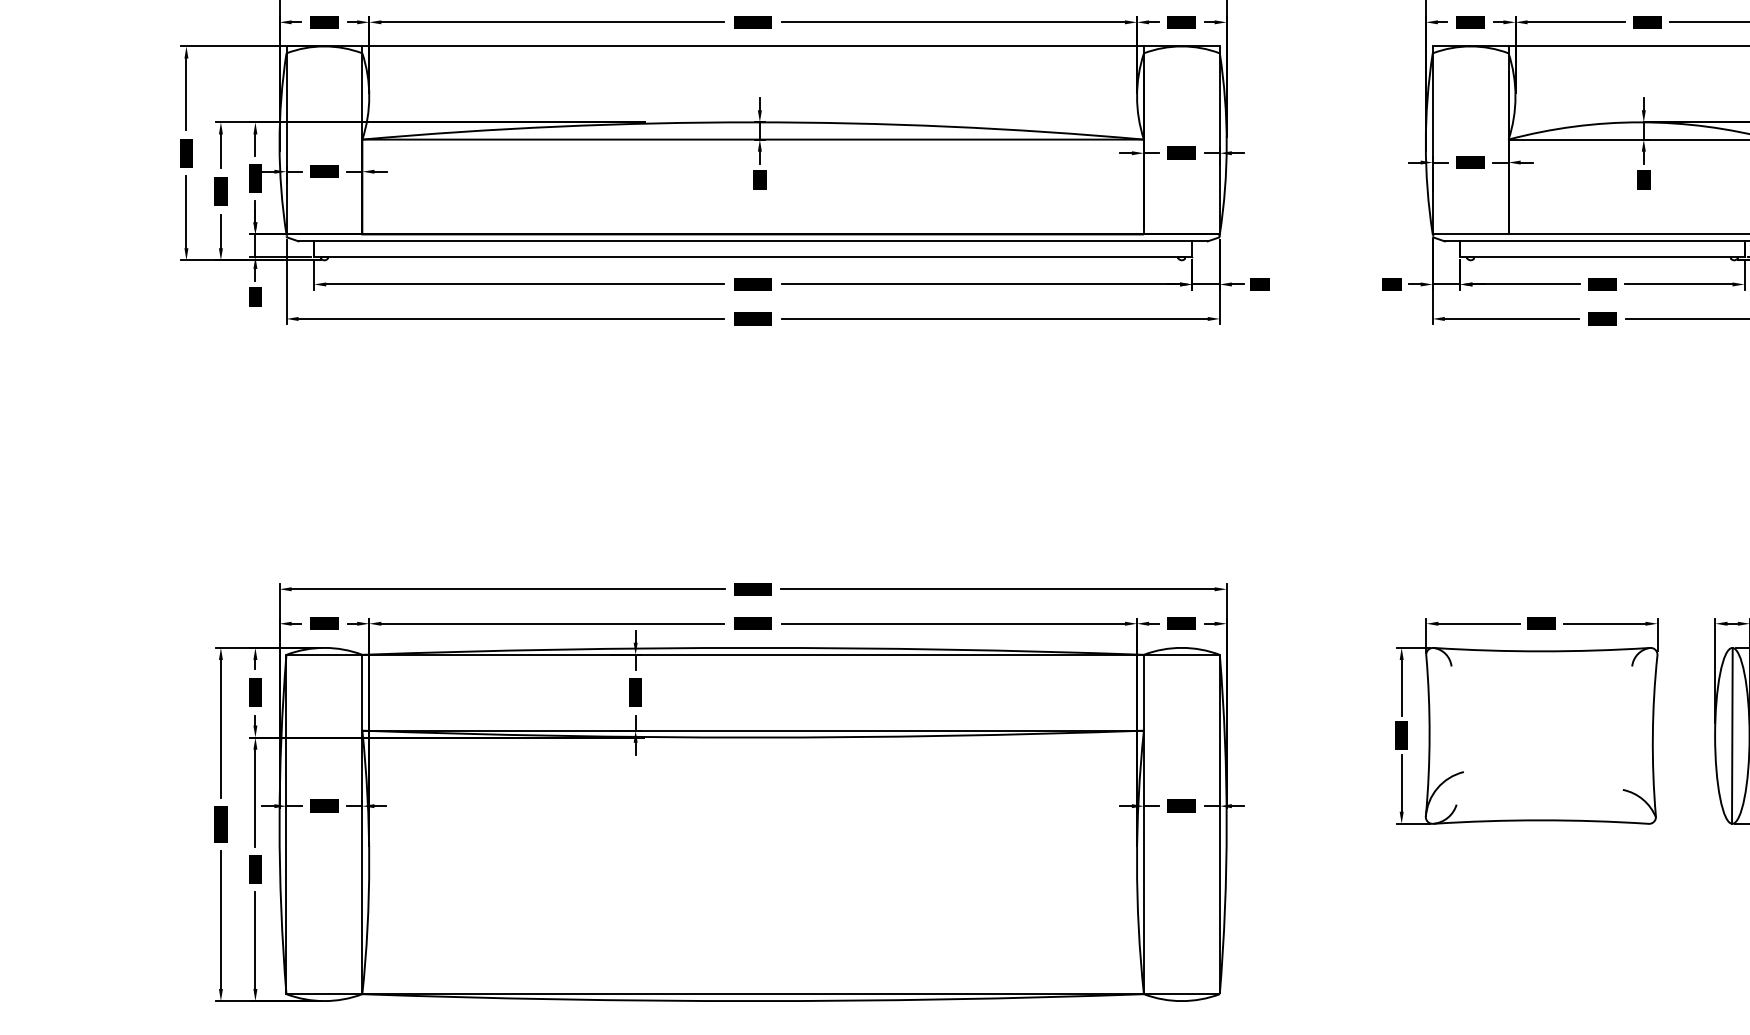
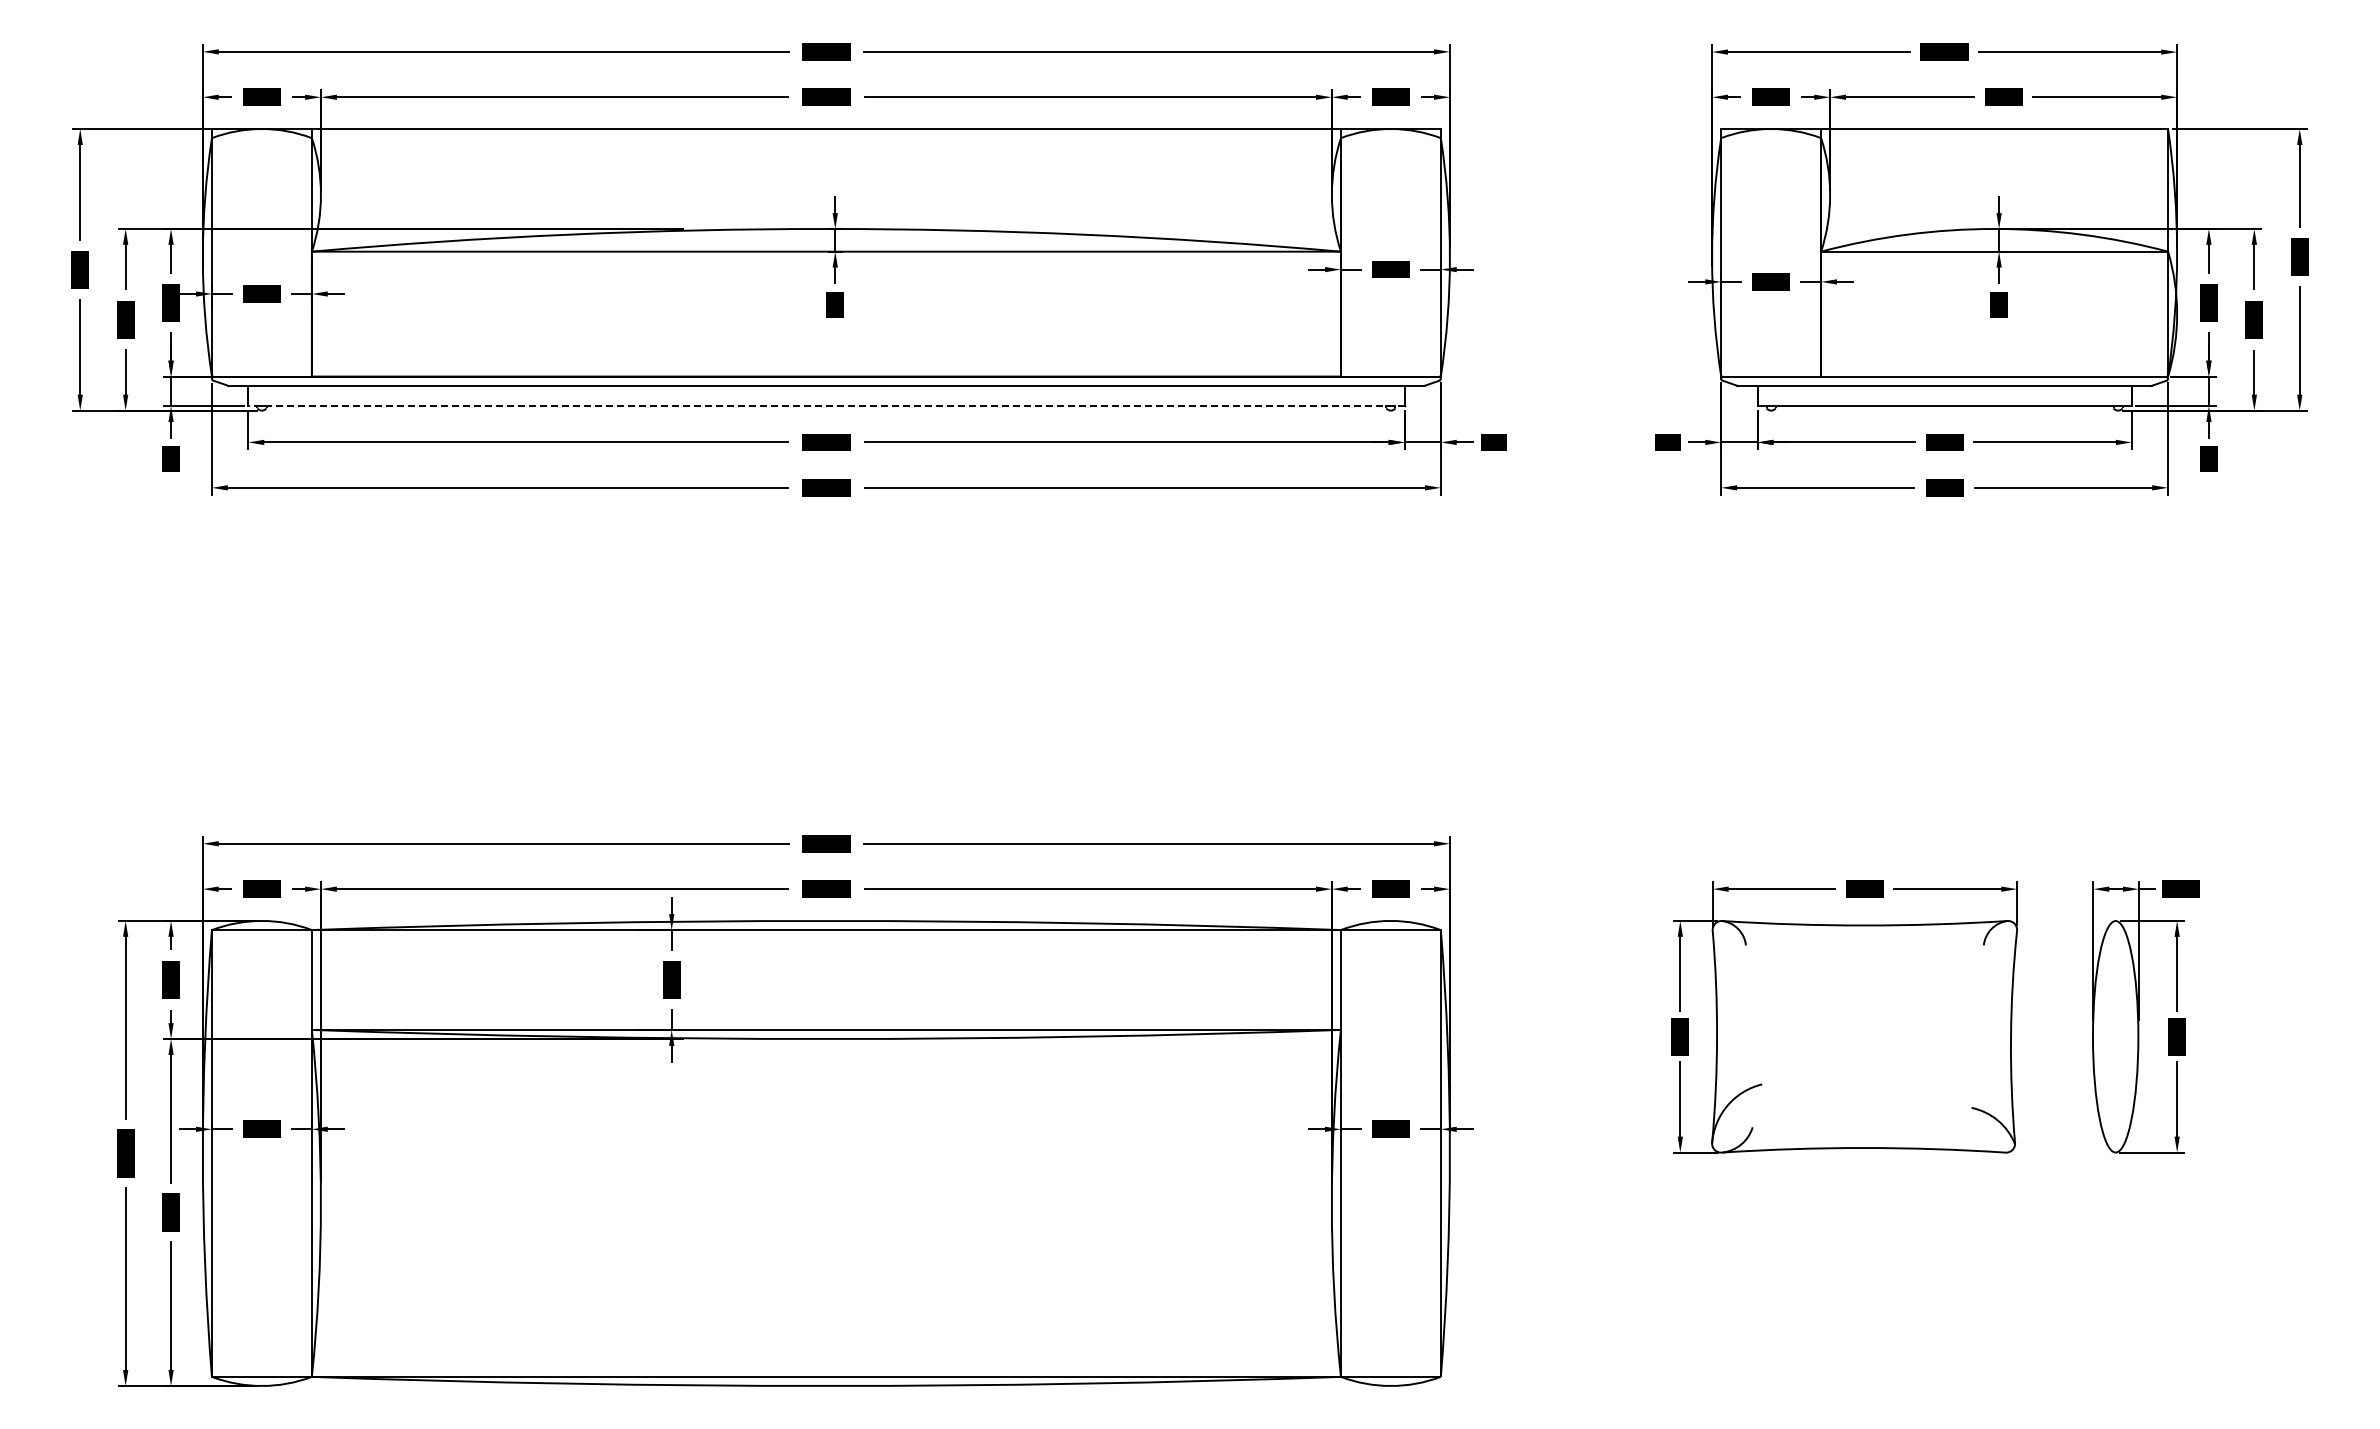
line: (752, 257) -> (825, 406), solid -> dashed
line: (1732, 735) -> (2115, 1036), removed

